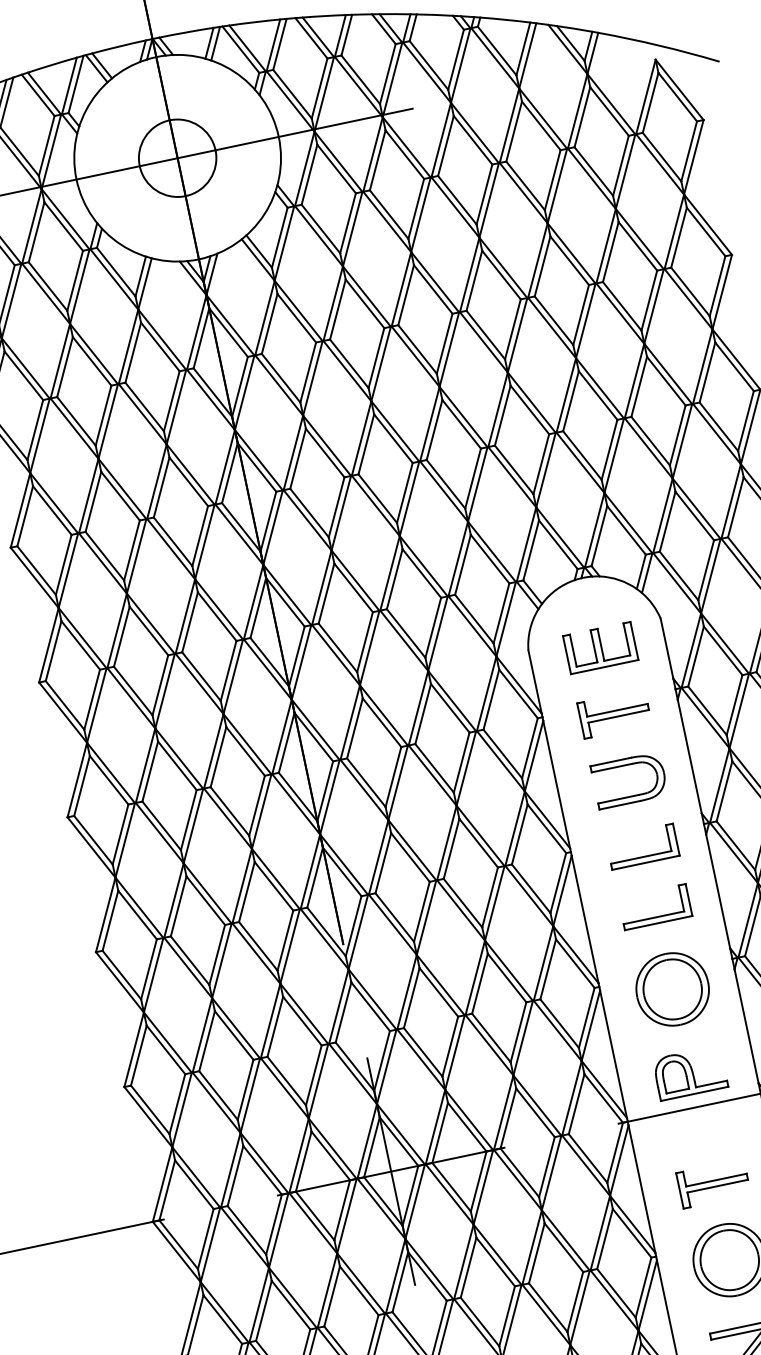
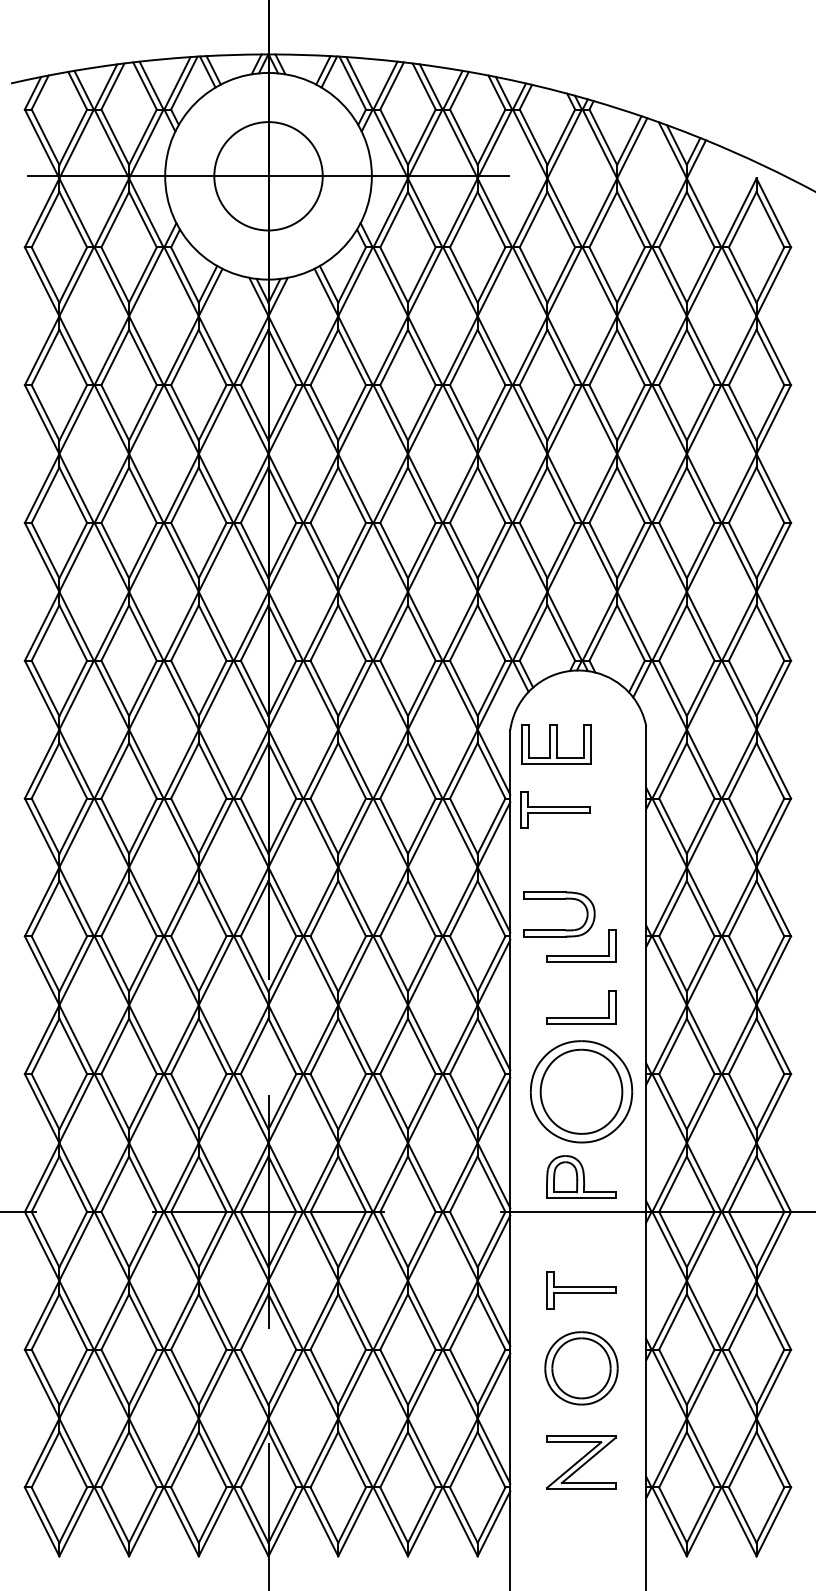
circle: (177, 158) -> (268, 176), size x1.4
part: (600, 647) -> (556, 744), moved
part: (614, 713) -> (555, 809), moved
part: (626, 765) -> (559, 899), moved
part: (672, 989) -> (581, 1091), size x1.4

